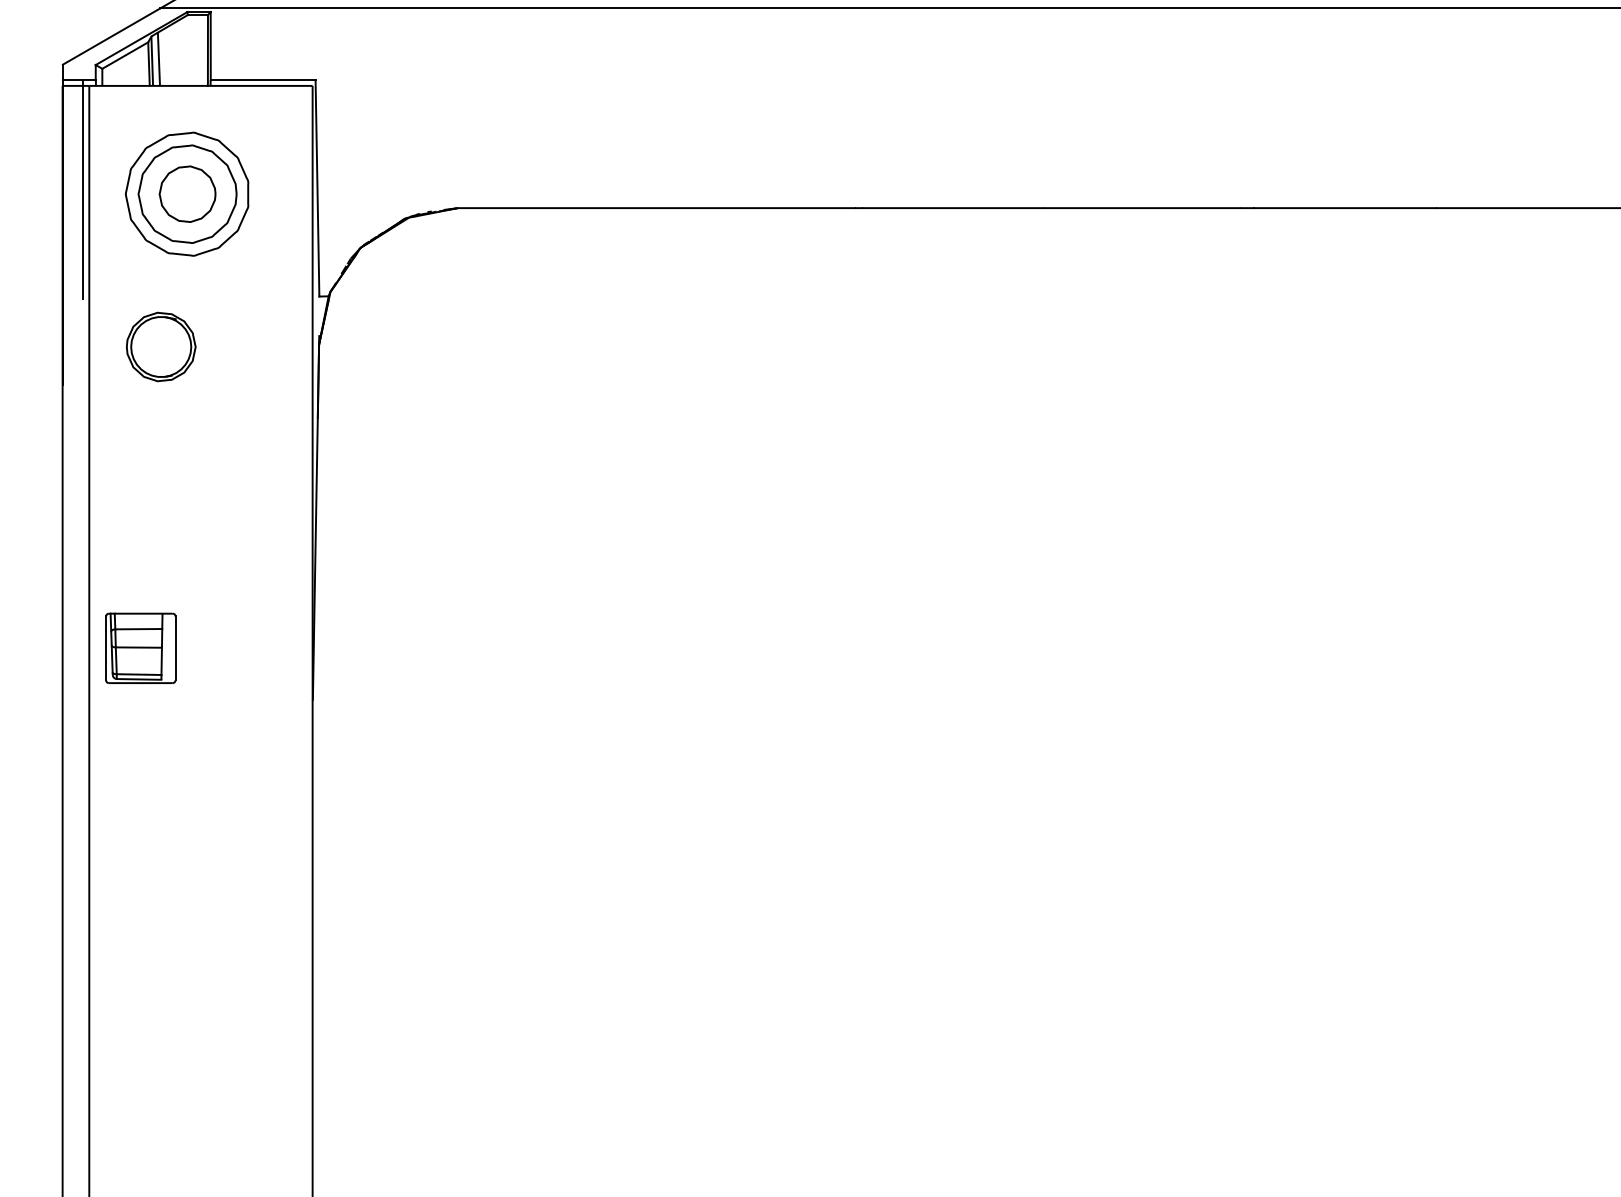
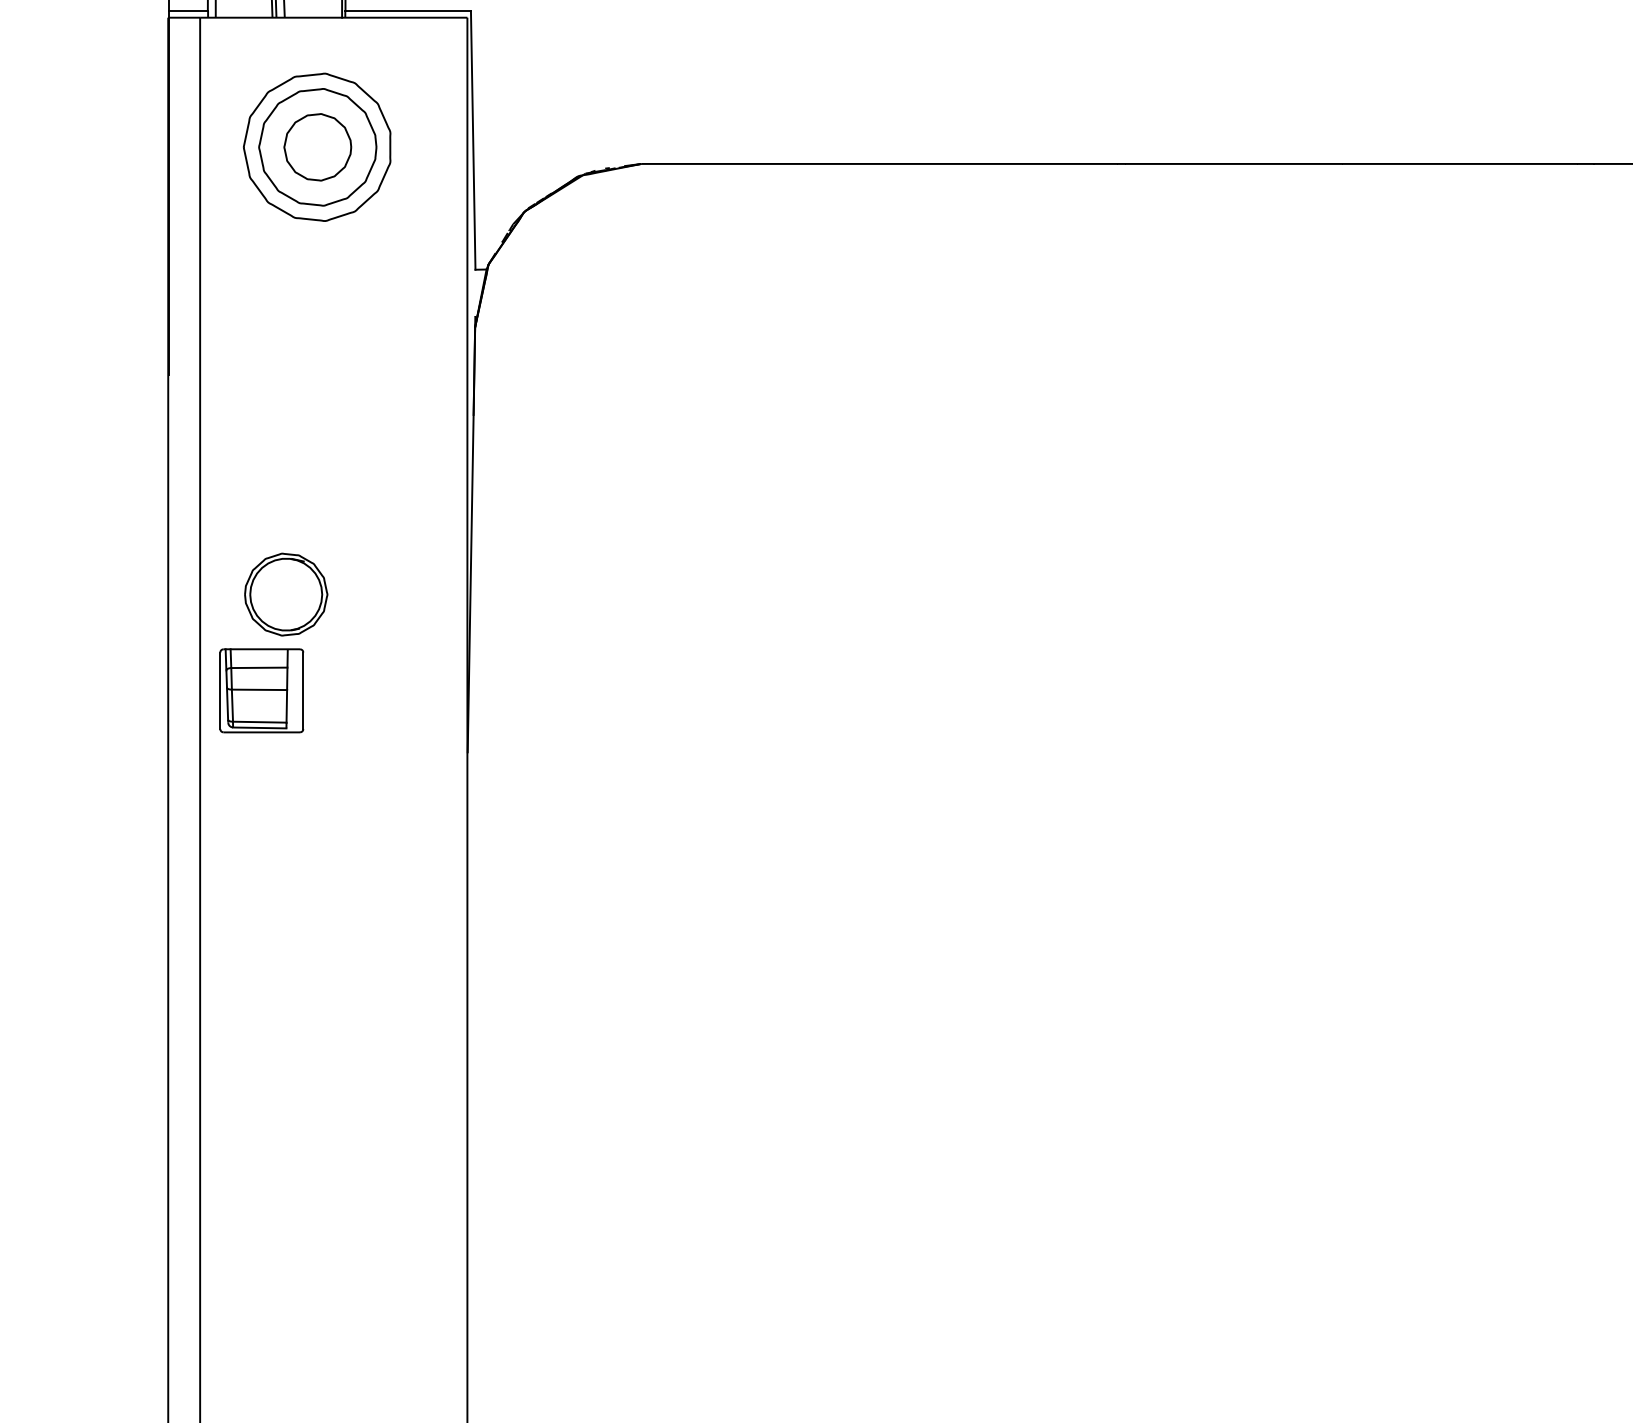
line: (82, 189) -> (192, 141), removed
part: (161, 346) -> (286, 594), moved

